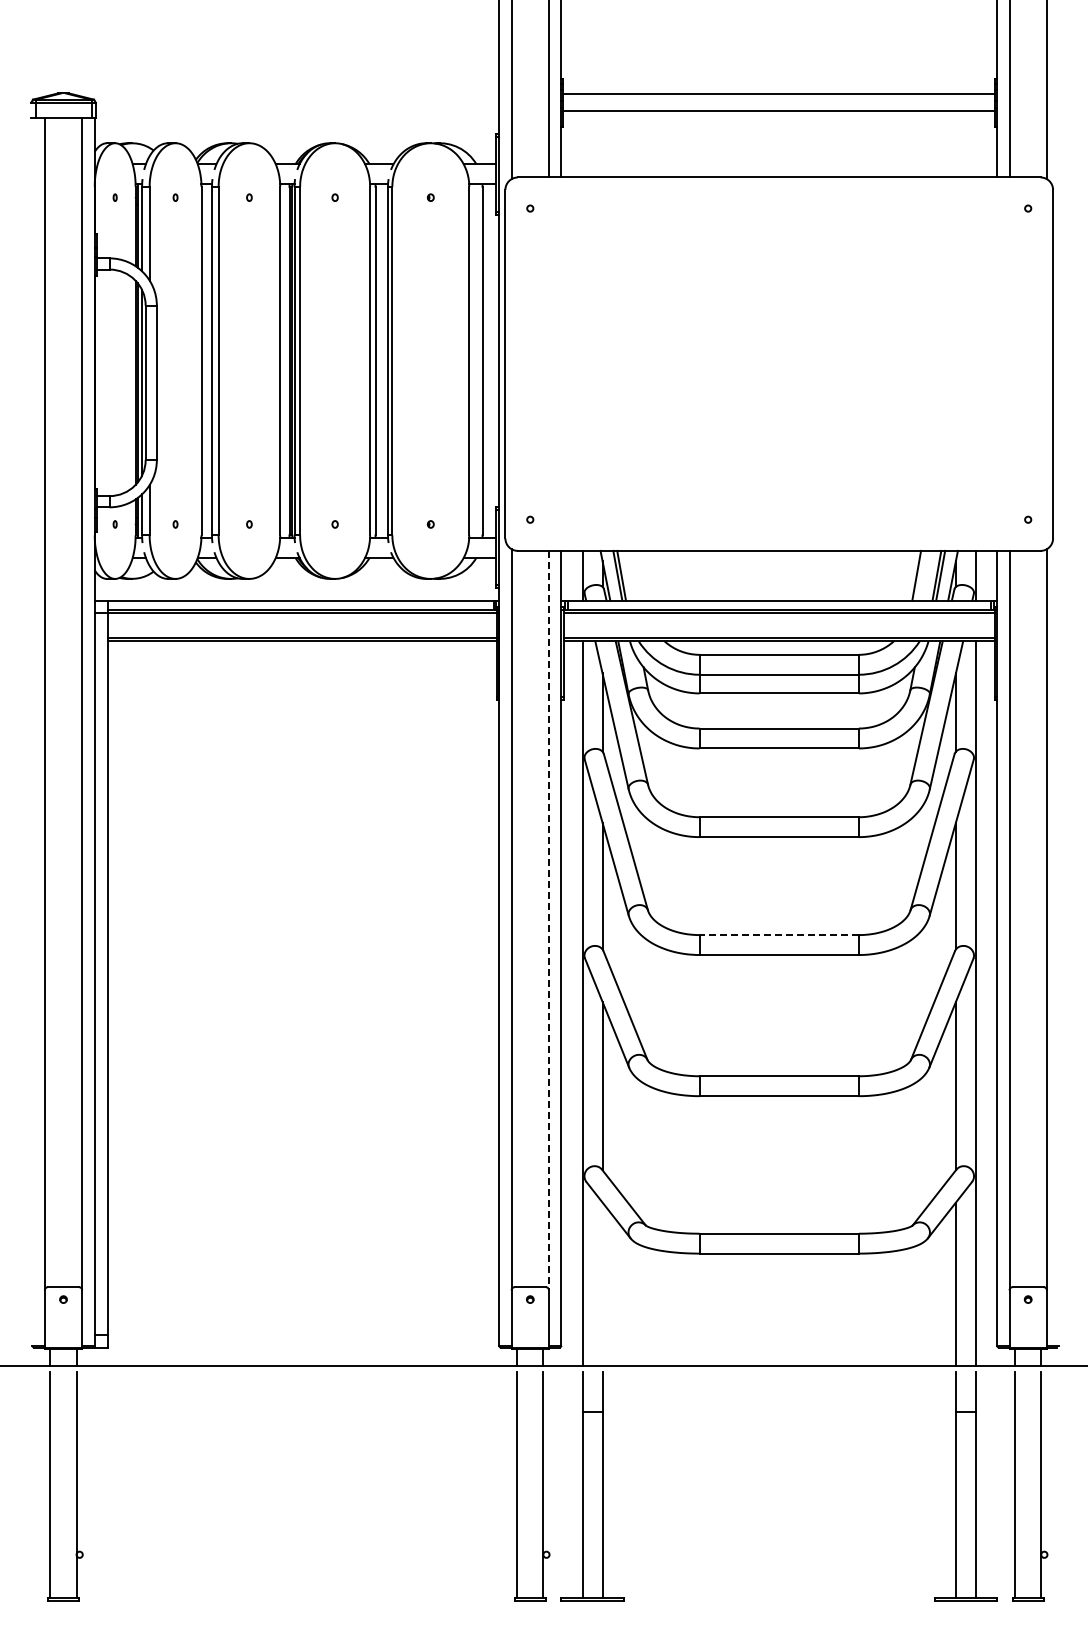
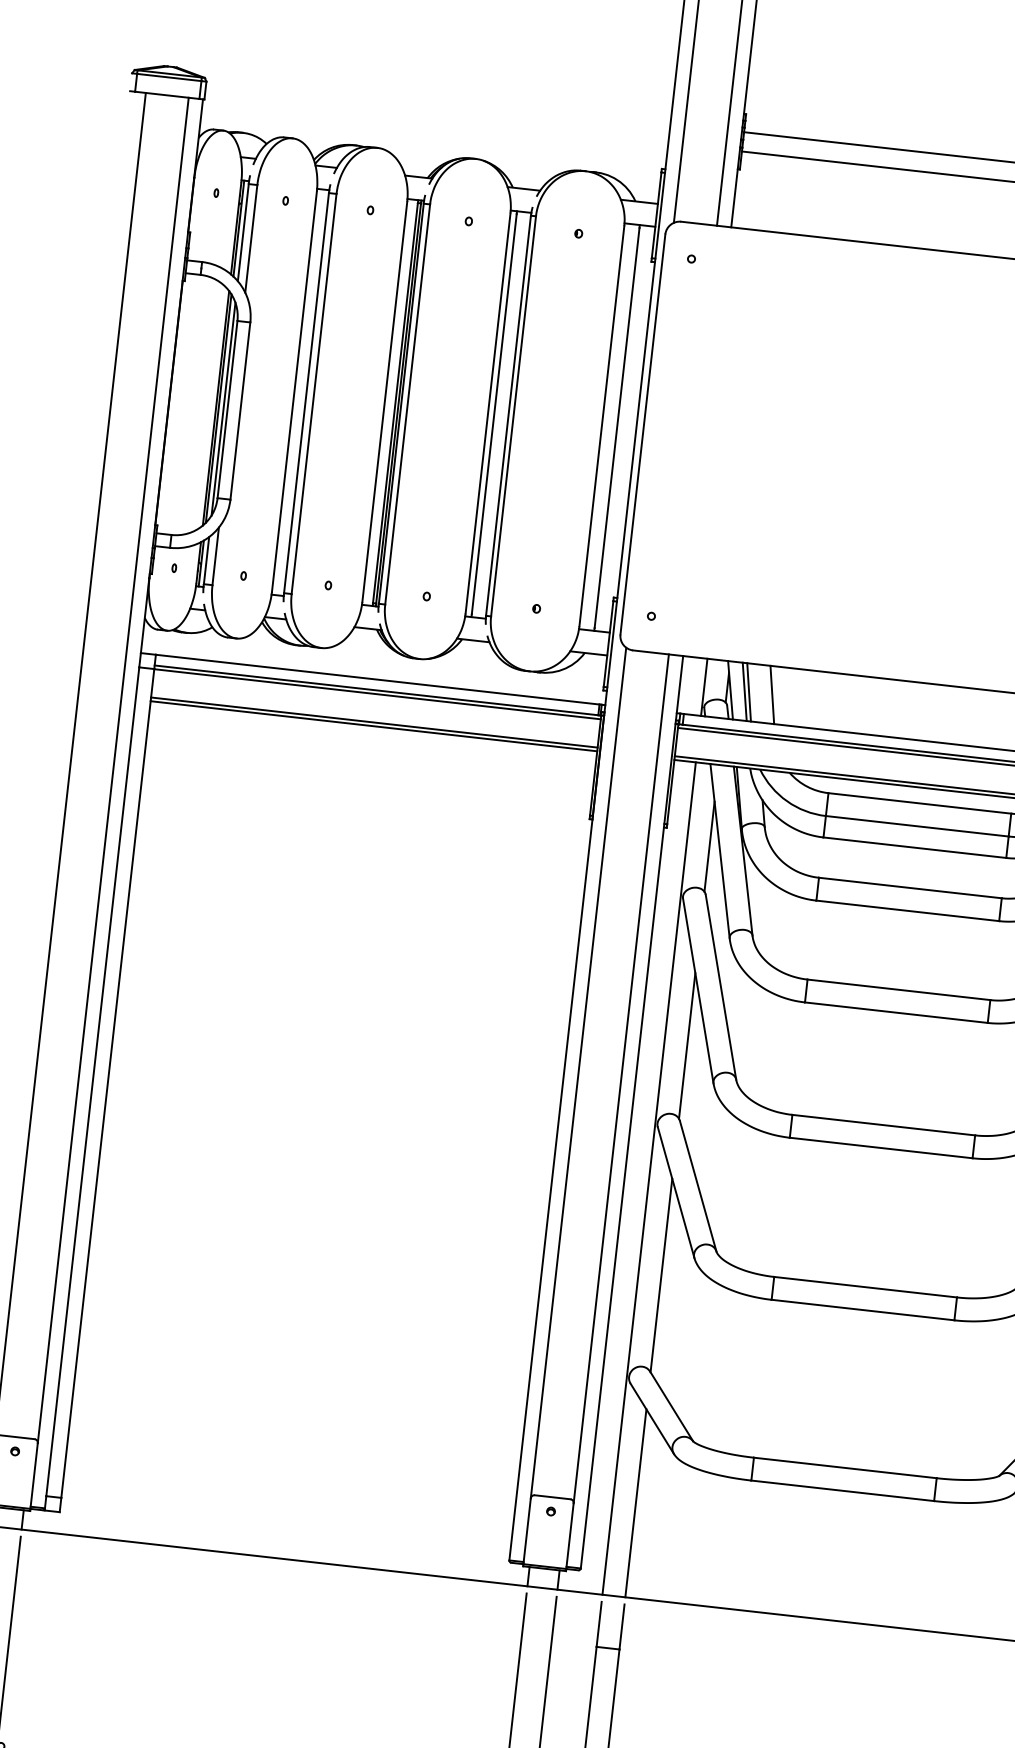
line: (641, 575) -> (771, 694), added
line: (548, 920) -> (620, 1078), dashed -> solid
line: (779, 935) -> (884, 1125), dashed -> solid
line: (602, 1284) -> (635, 1503), added

